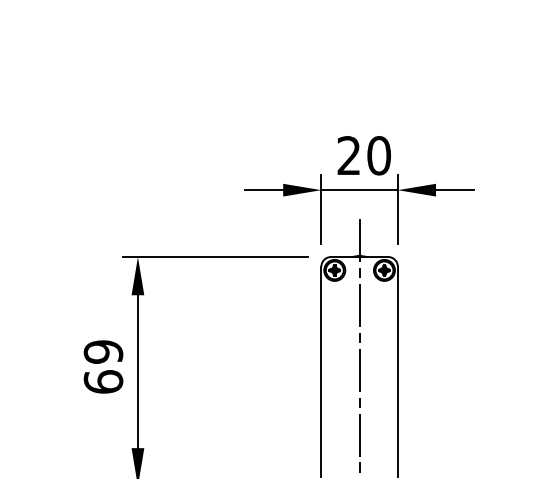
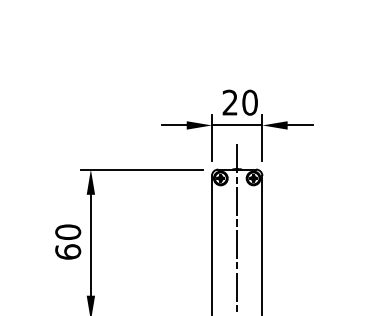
text: (103, 352) -> (68, 232), 69 -> 60

